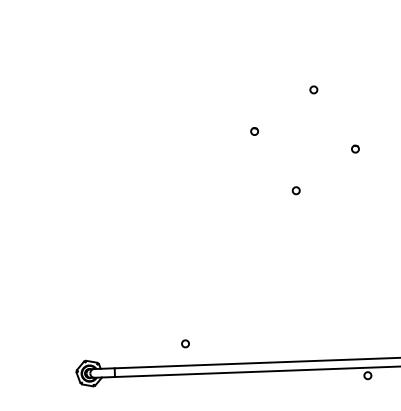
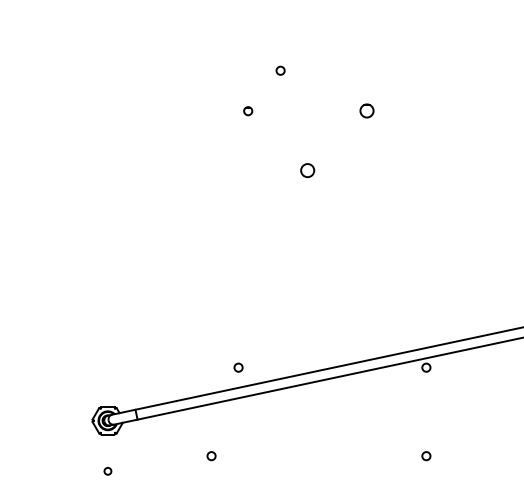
circle: (313, 89) -> (280, 70), moved
part: (354, 149) -> (366, 111), size x1.6
circle: (296, 190) -> (307, 170), size x1.6
circle: (185, 343) -> (238, 367), moved

